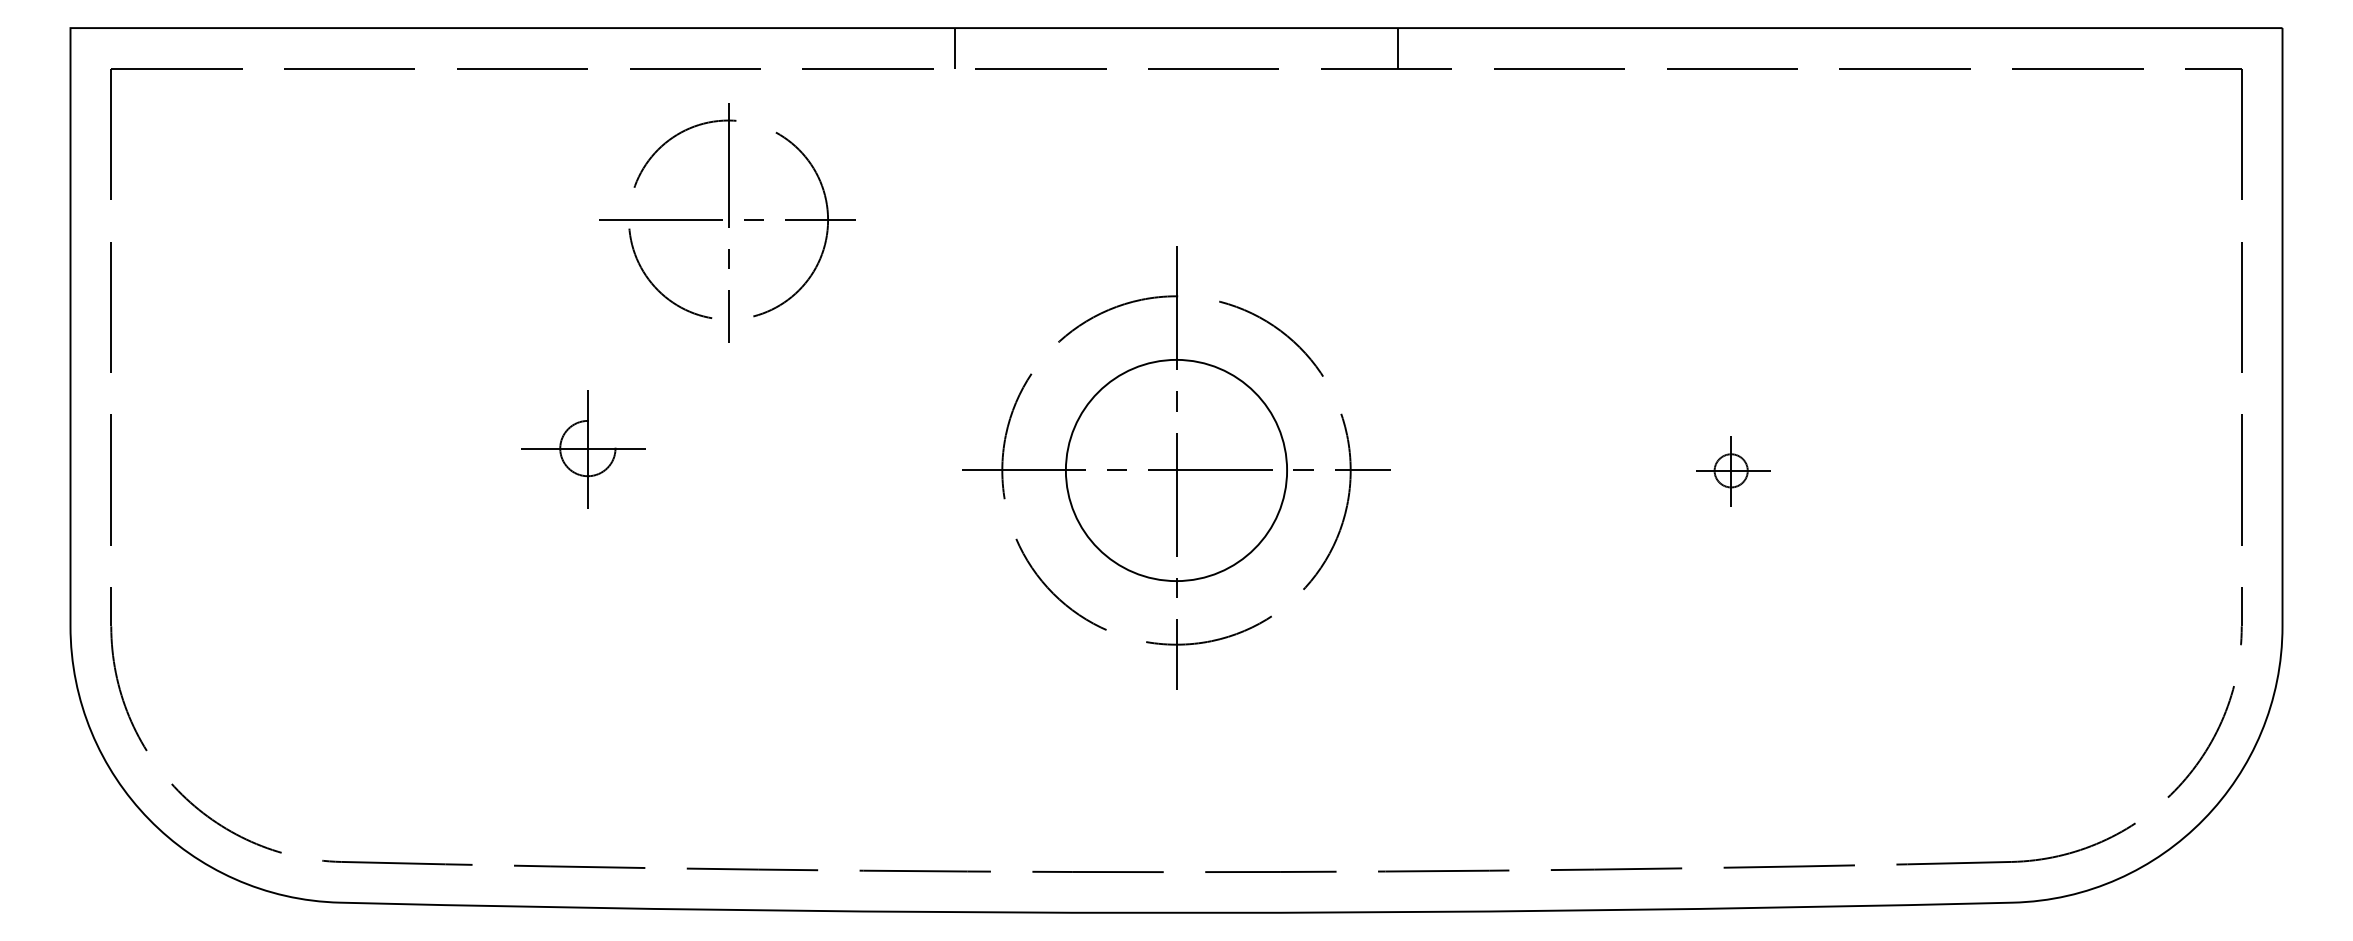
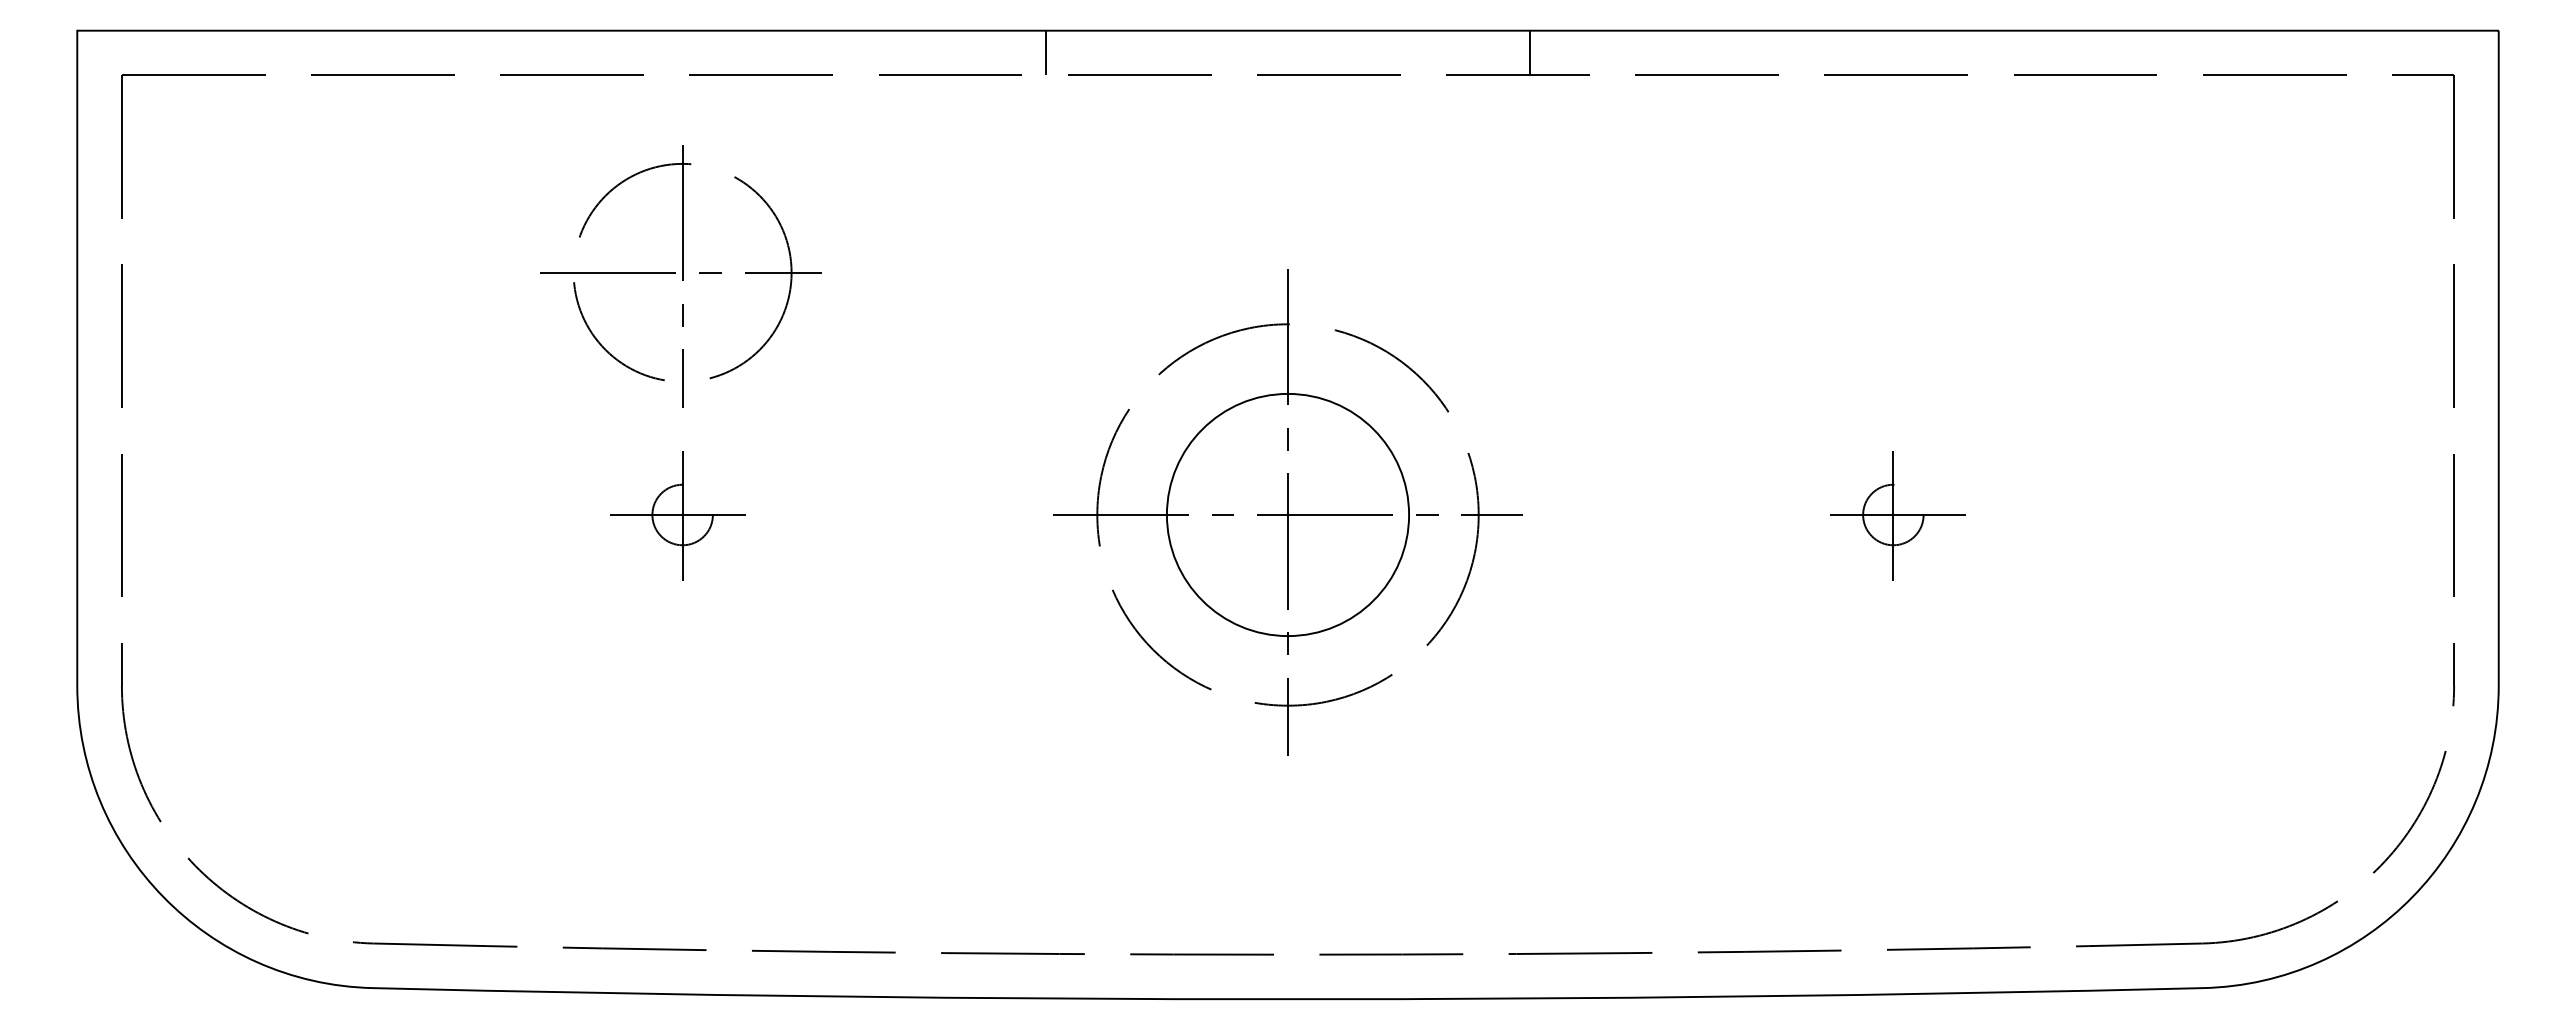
part: (726, 223) -> (680, 276), moved
part: (583, 449) -> (677, 515), moved
part: (1733, 470) -> (1897, 515), size x1.67

